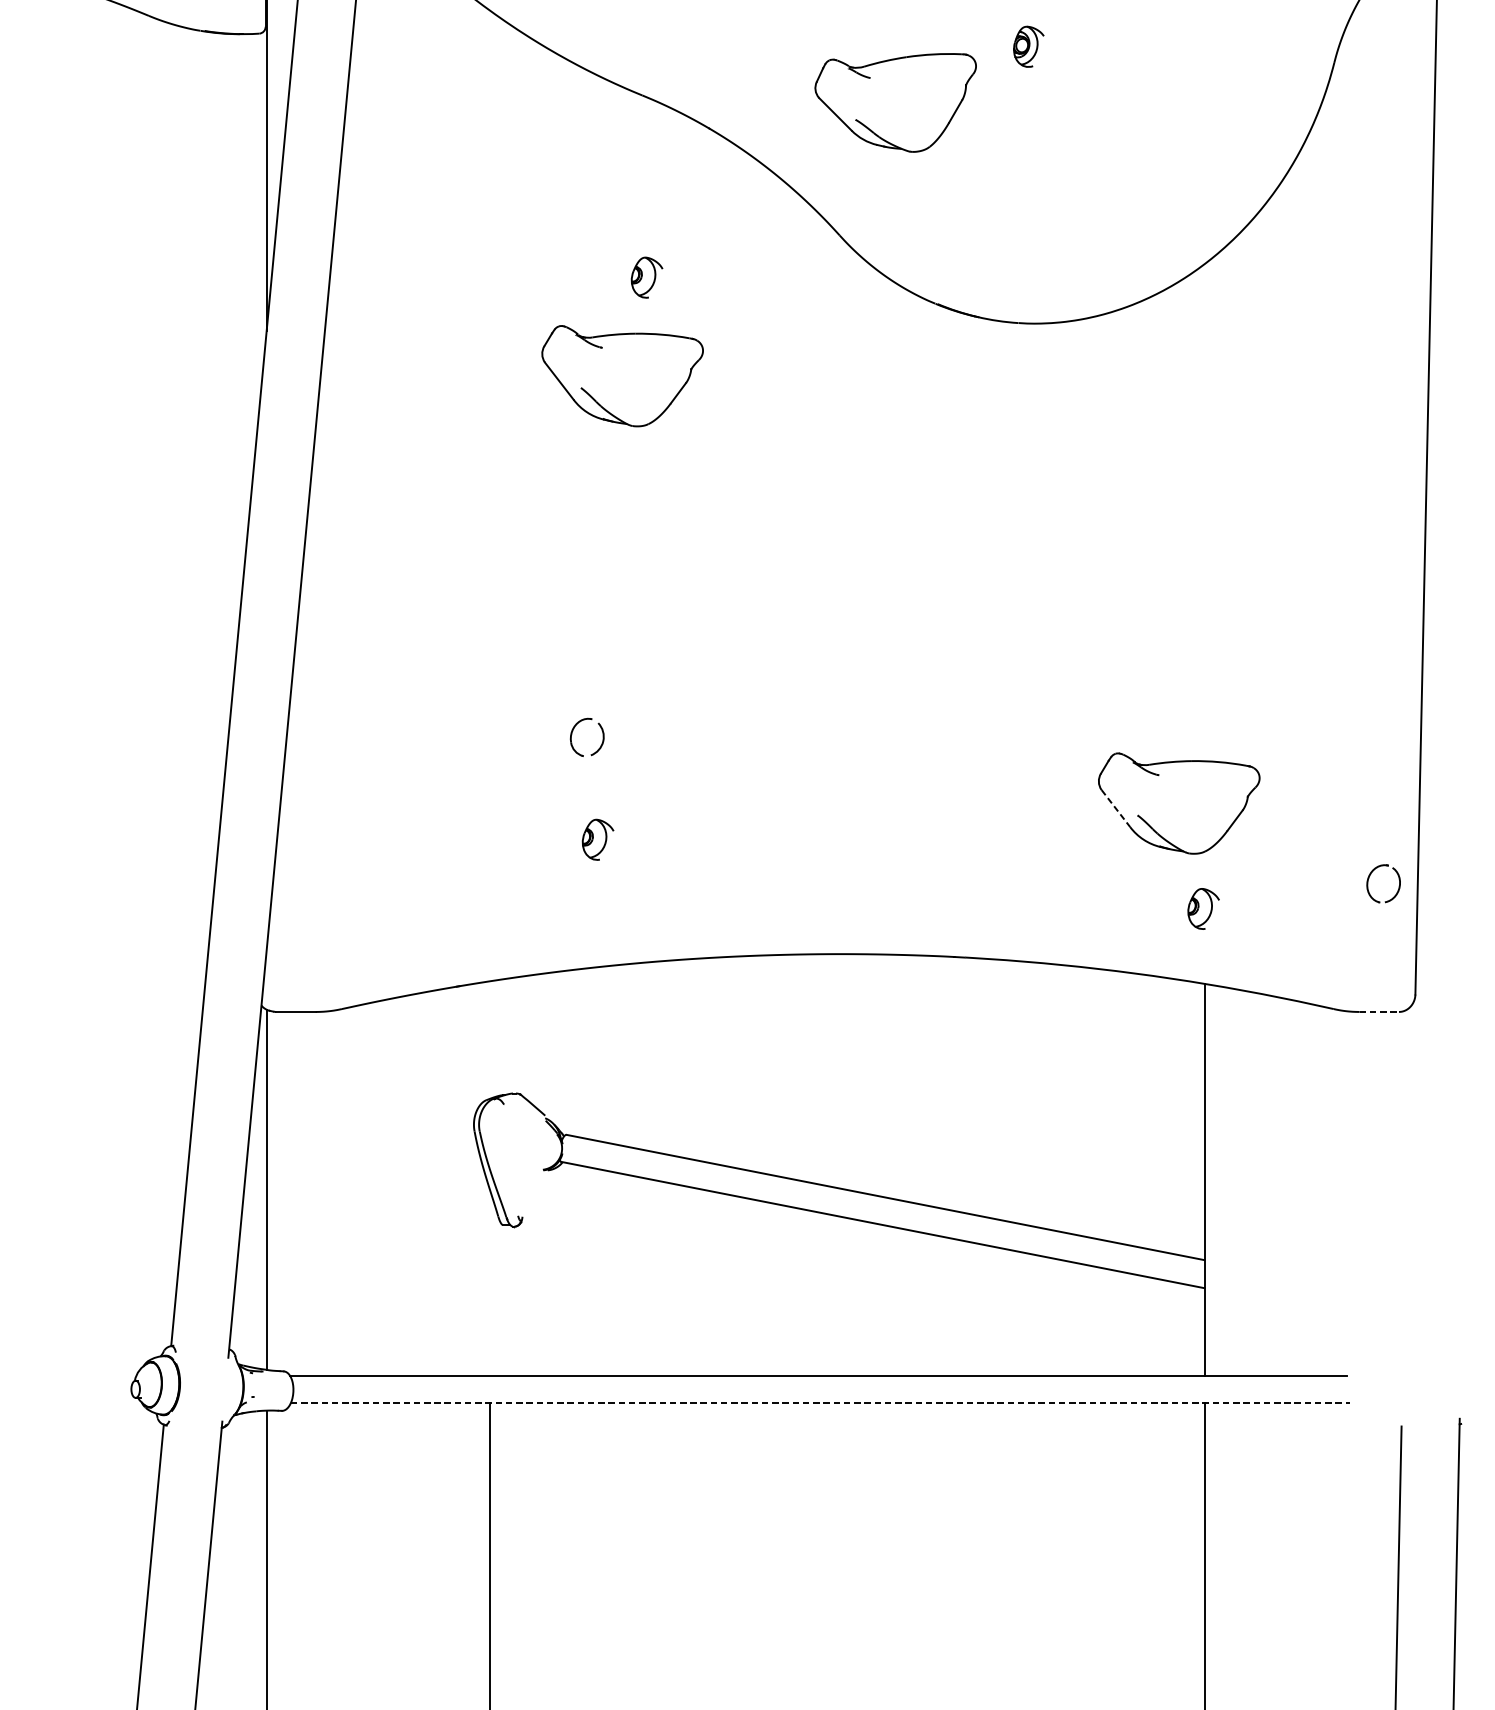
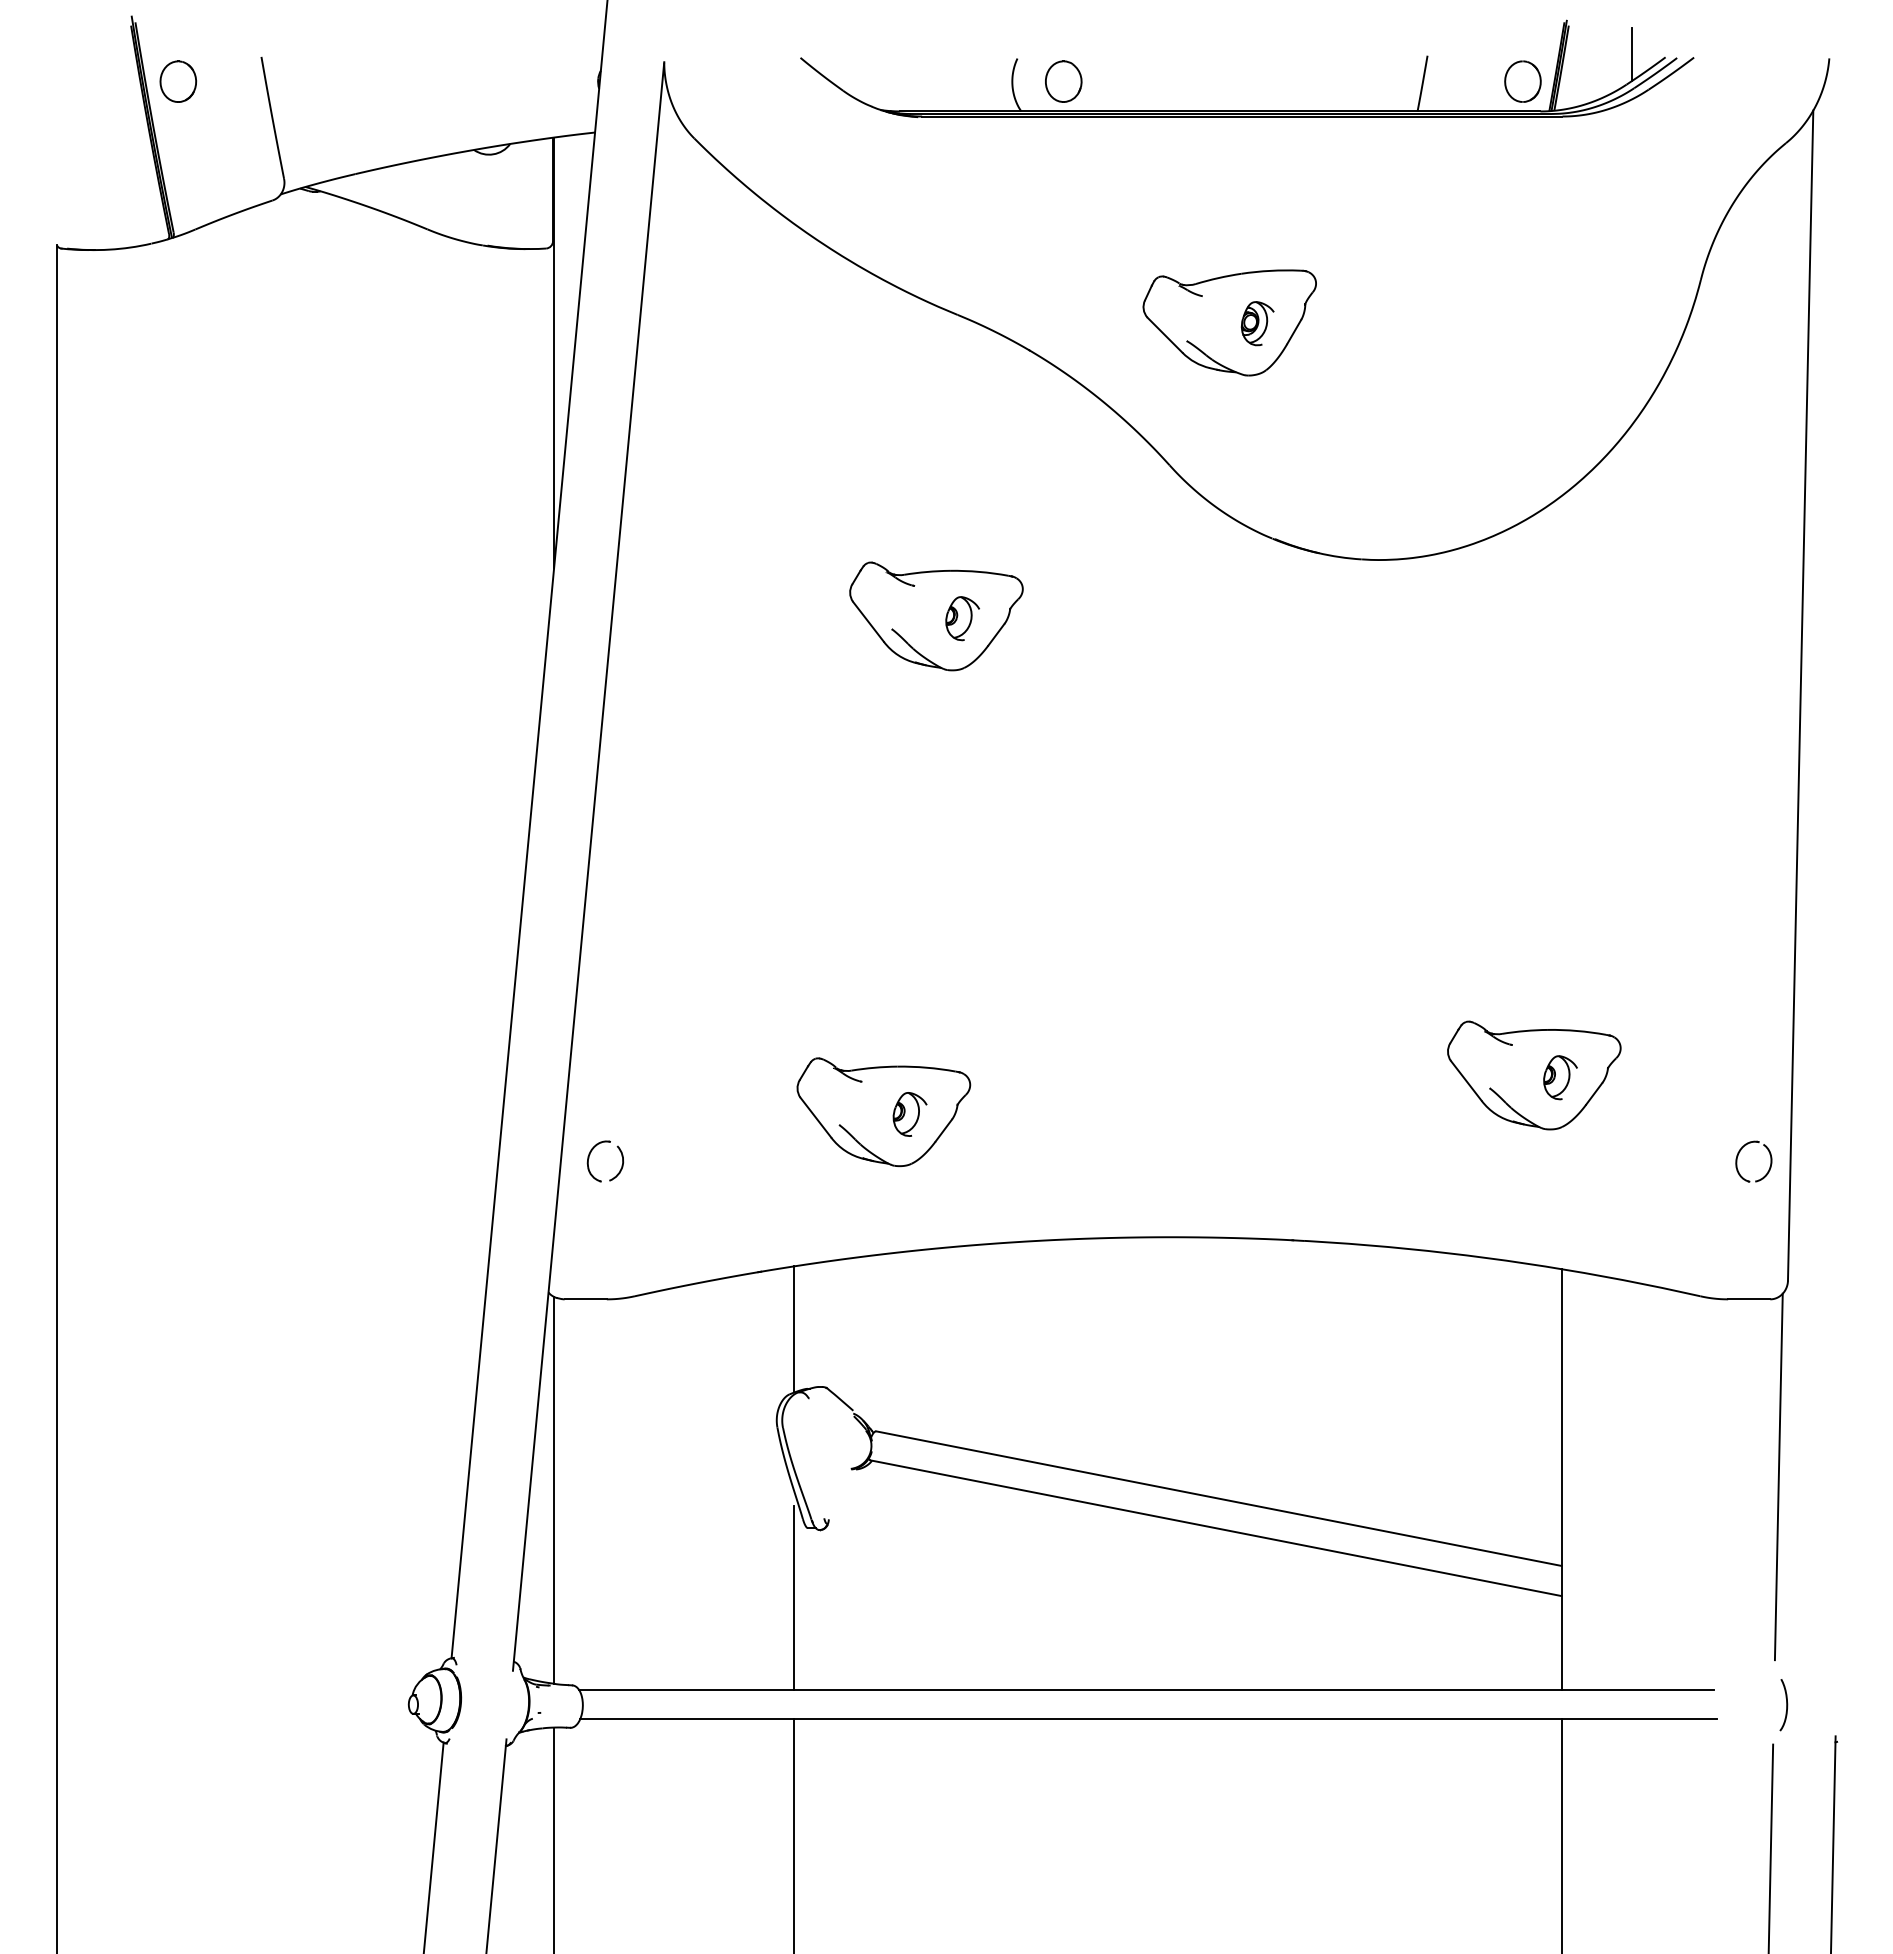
part: (1028, 46) -> (1257, 323), moved
part: (646, 277) -> (962, 618), moved
part: (572, 734) -> (589, 1158), moved
line: (1116, 809) -> (1466, 1081), dashed -> solid
part: (573, 838) -> (883, 1112), added
part: (1203, 908) -> (1560, 1077), moved
line: (1379, 1012) -> (1749, 1299), dashed -> solid
line: (490, 1040) -> (794, 1329), added
line: (1406, 1176) -> (1778, 1476), added
line: (490, 1289) -> (794, 1597), added
curve: (1414, 1390) -> (1786, 1705), added
line: (820, 1403) -> (1148, 1719), dashed -> solid

